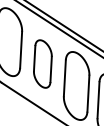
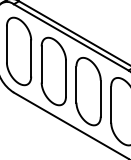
part: (42, 64) -> (53, 71), size x1.43

